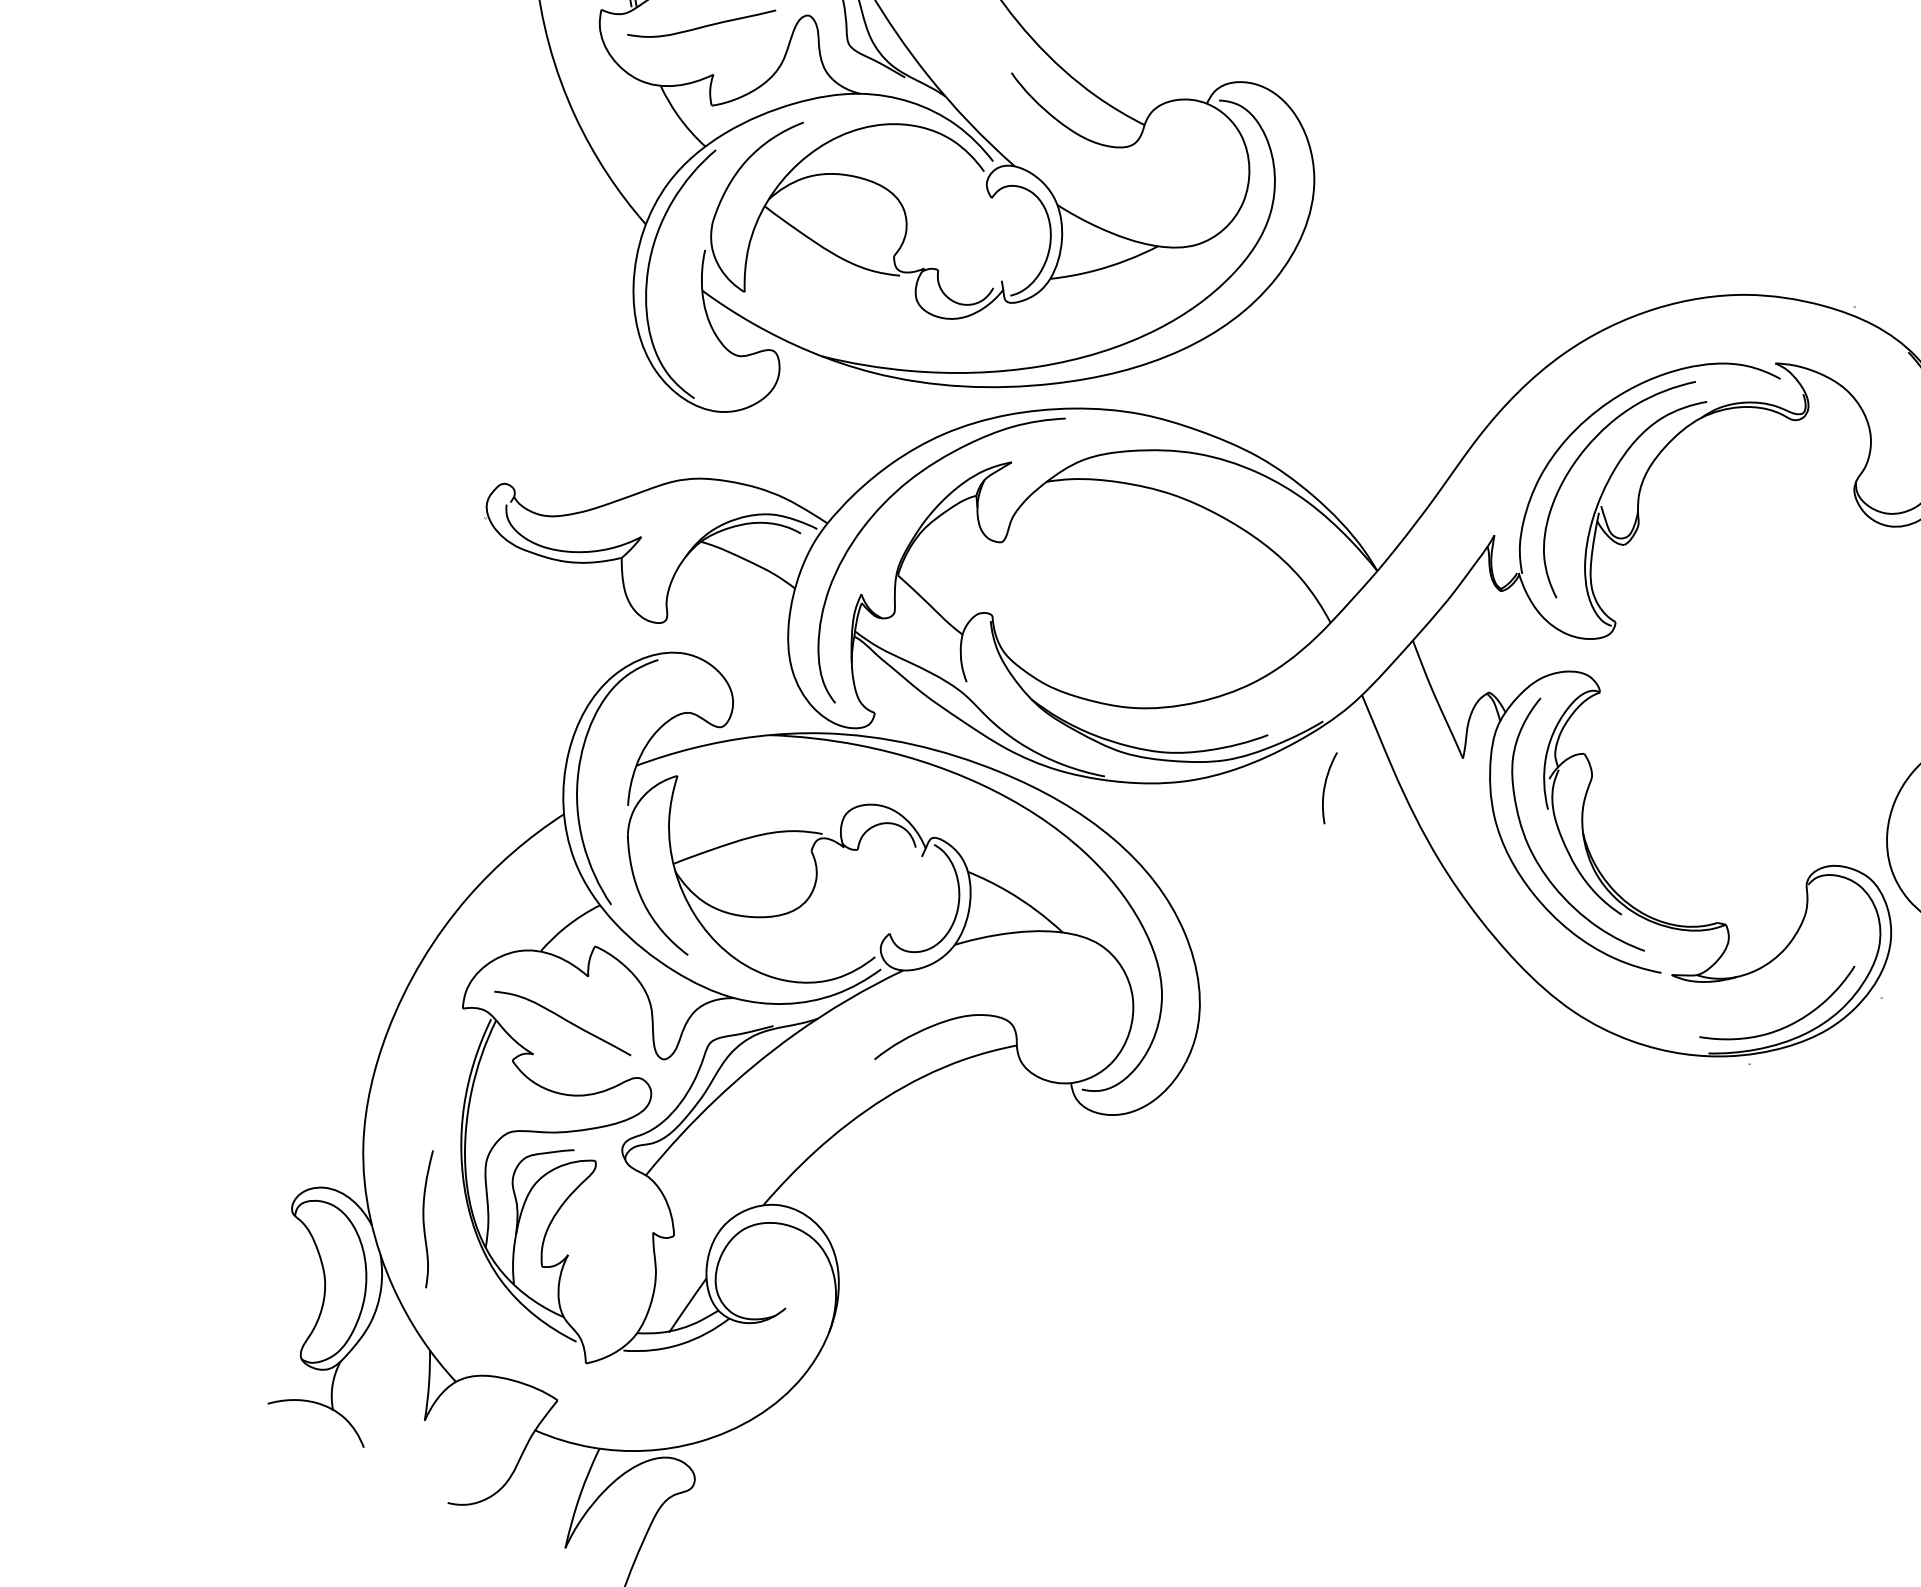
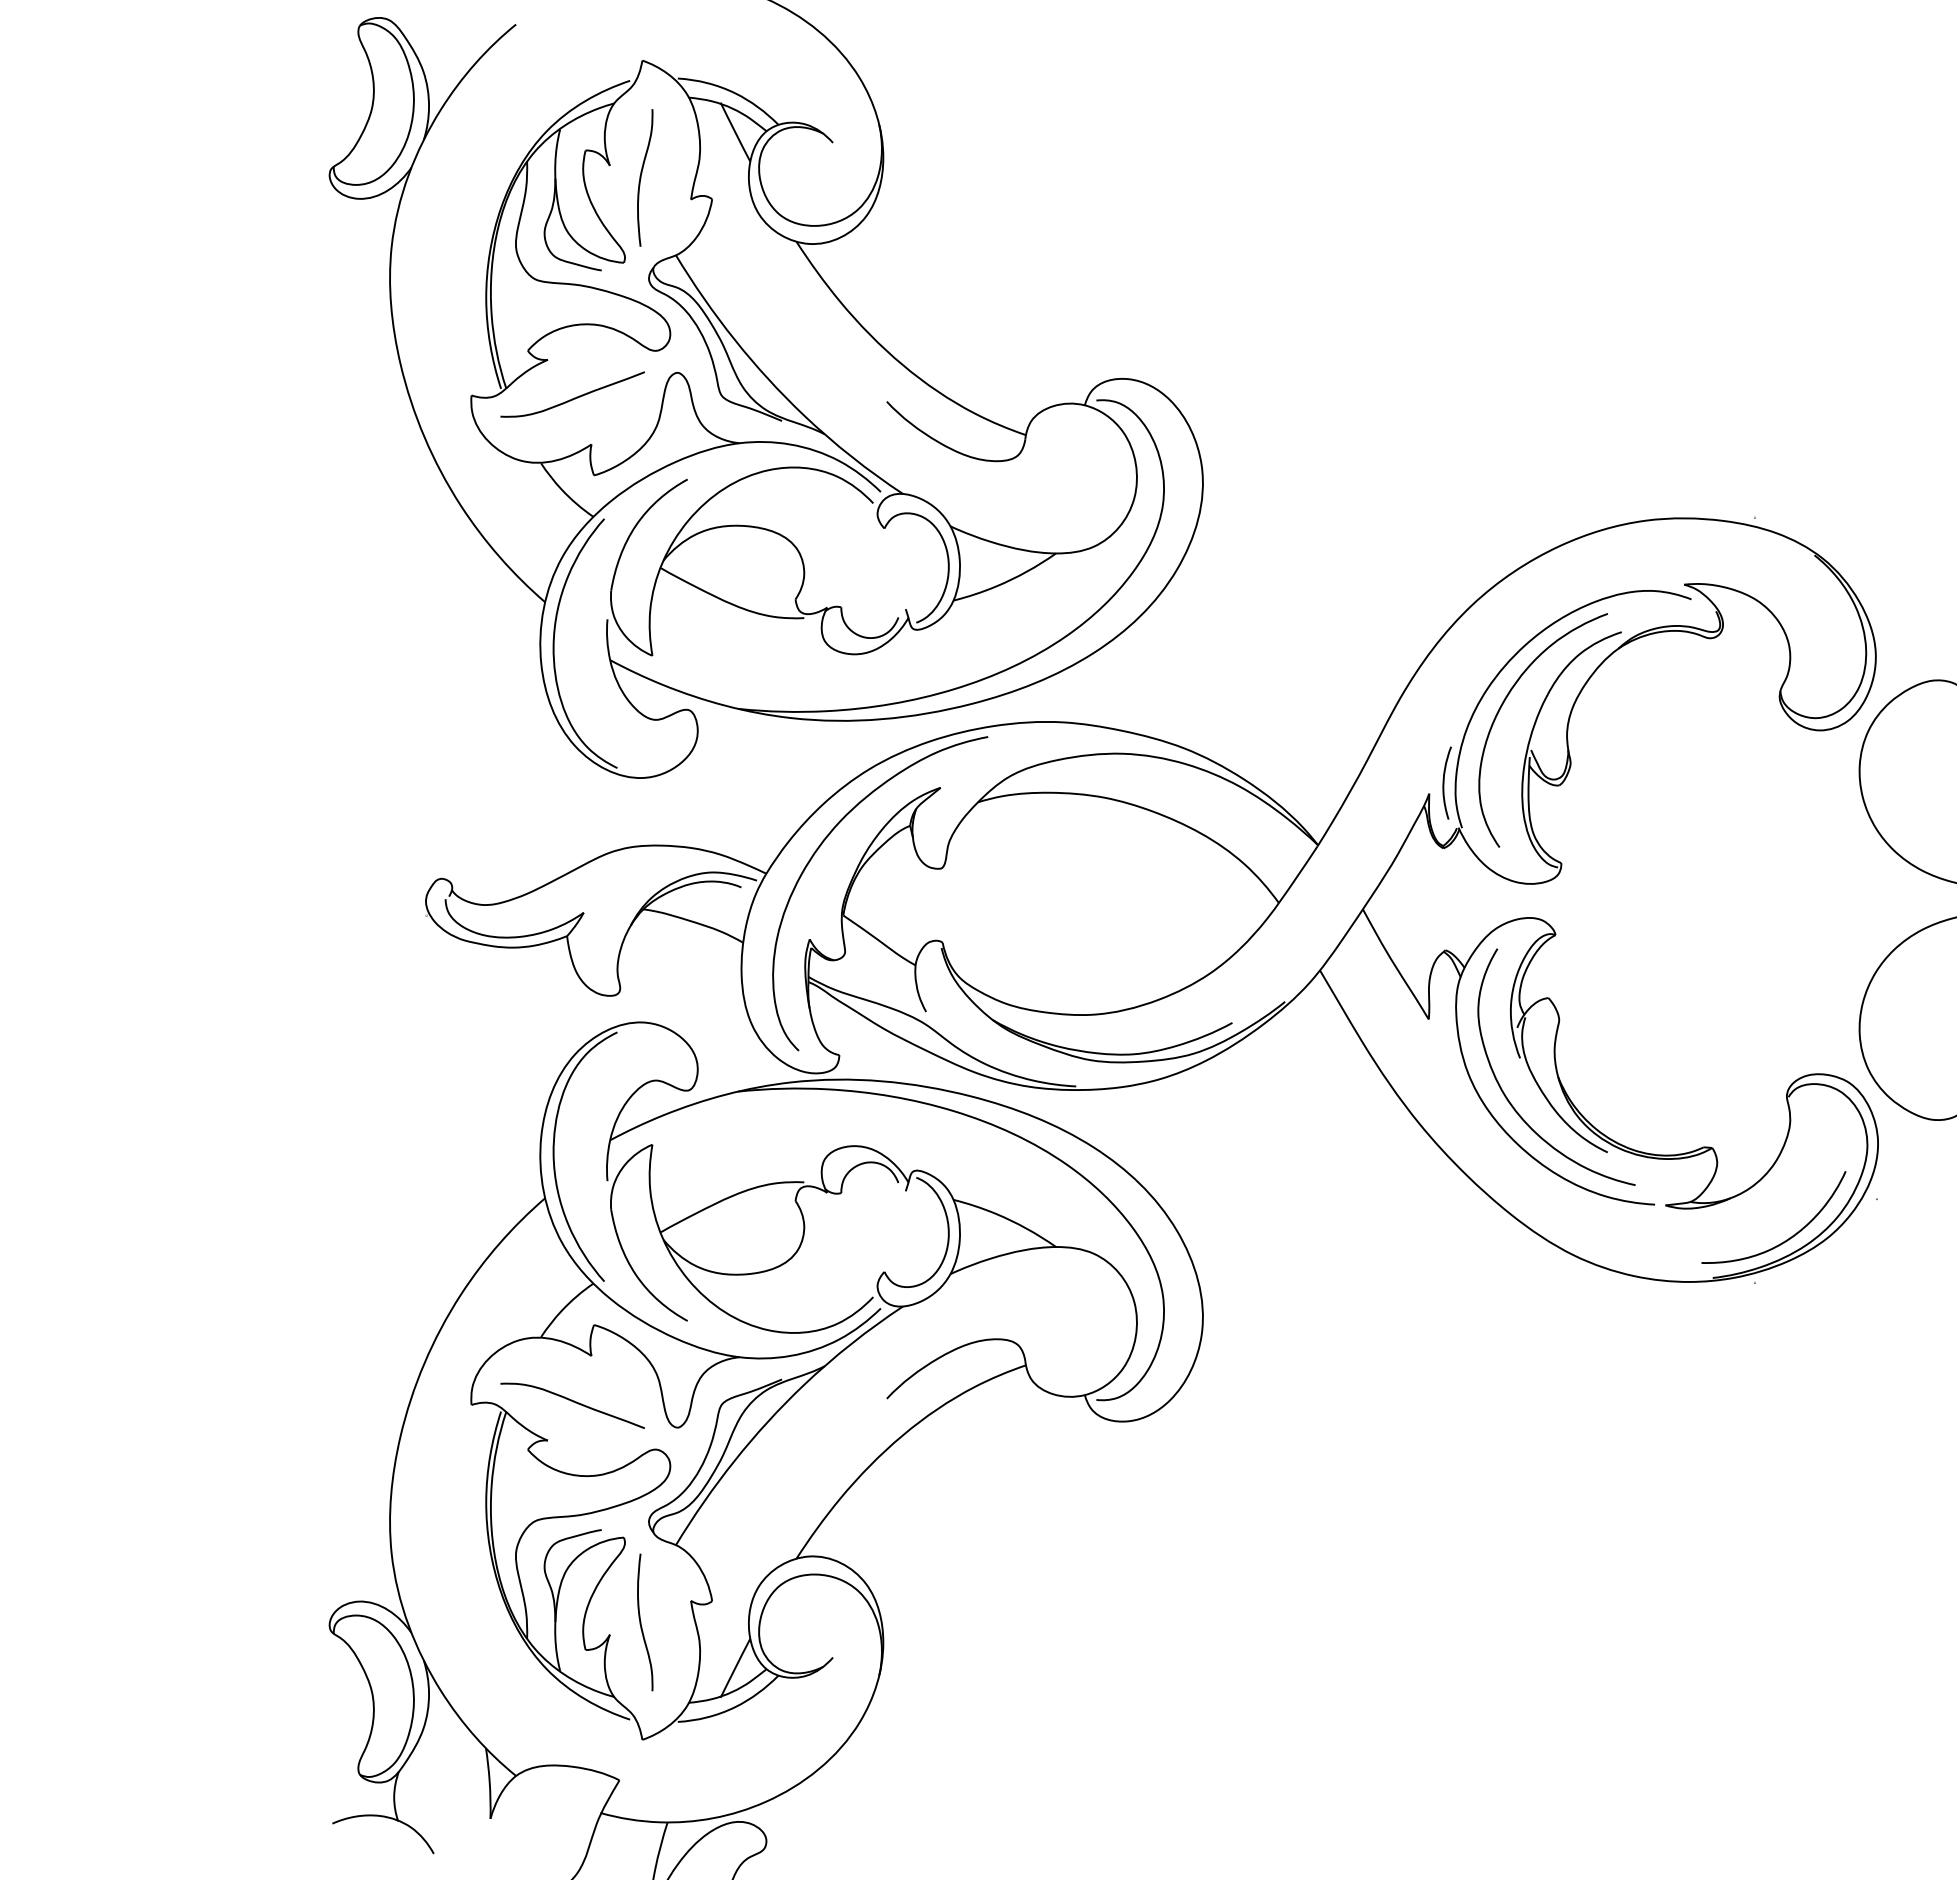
curve: (1325, 786) -> (1444, 782), moved
curve: (424, 1218) -> (641, 1622), moved

